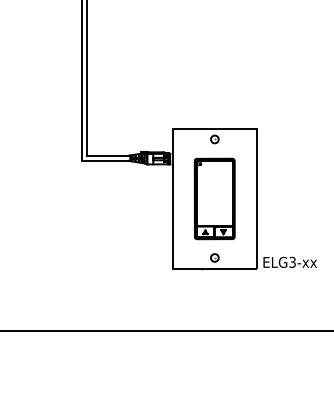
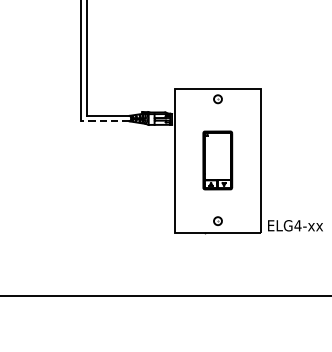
line: (104, 160) -> (104, 120), solid -> dashed
part: (214, 198) -> (217, 159), size x0.7
text: (292, 261) -> (297, 224), ELG3-xx -> ELG4-xx

